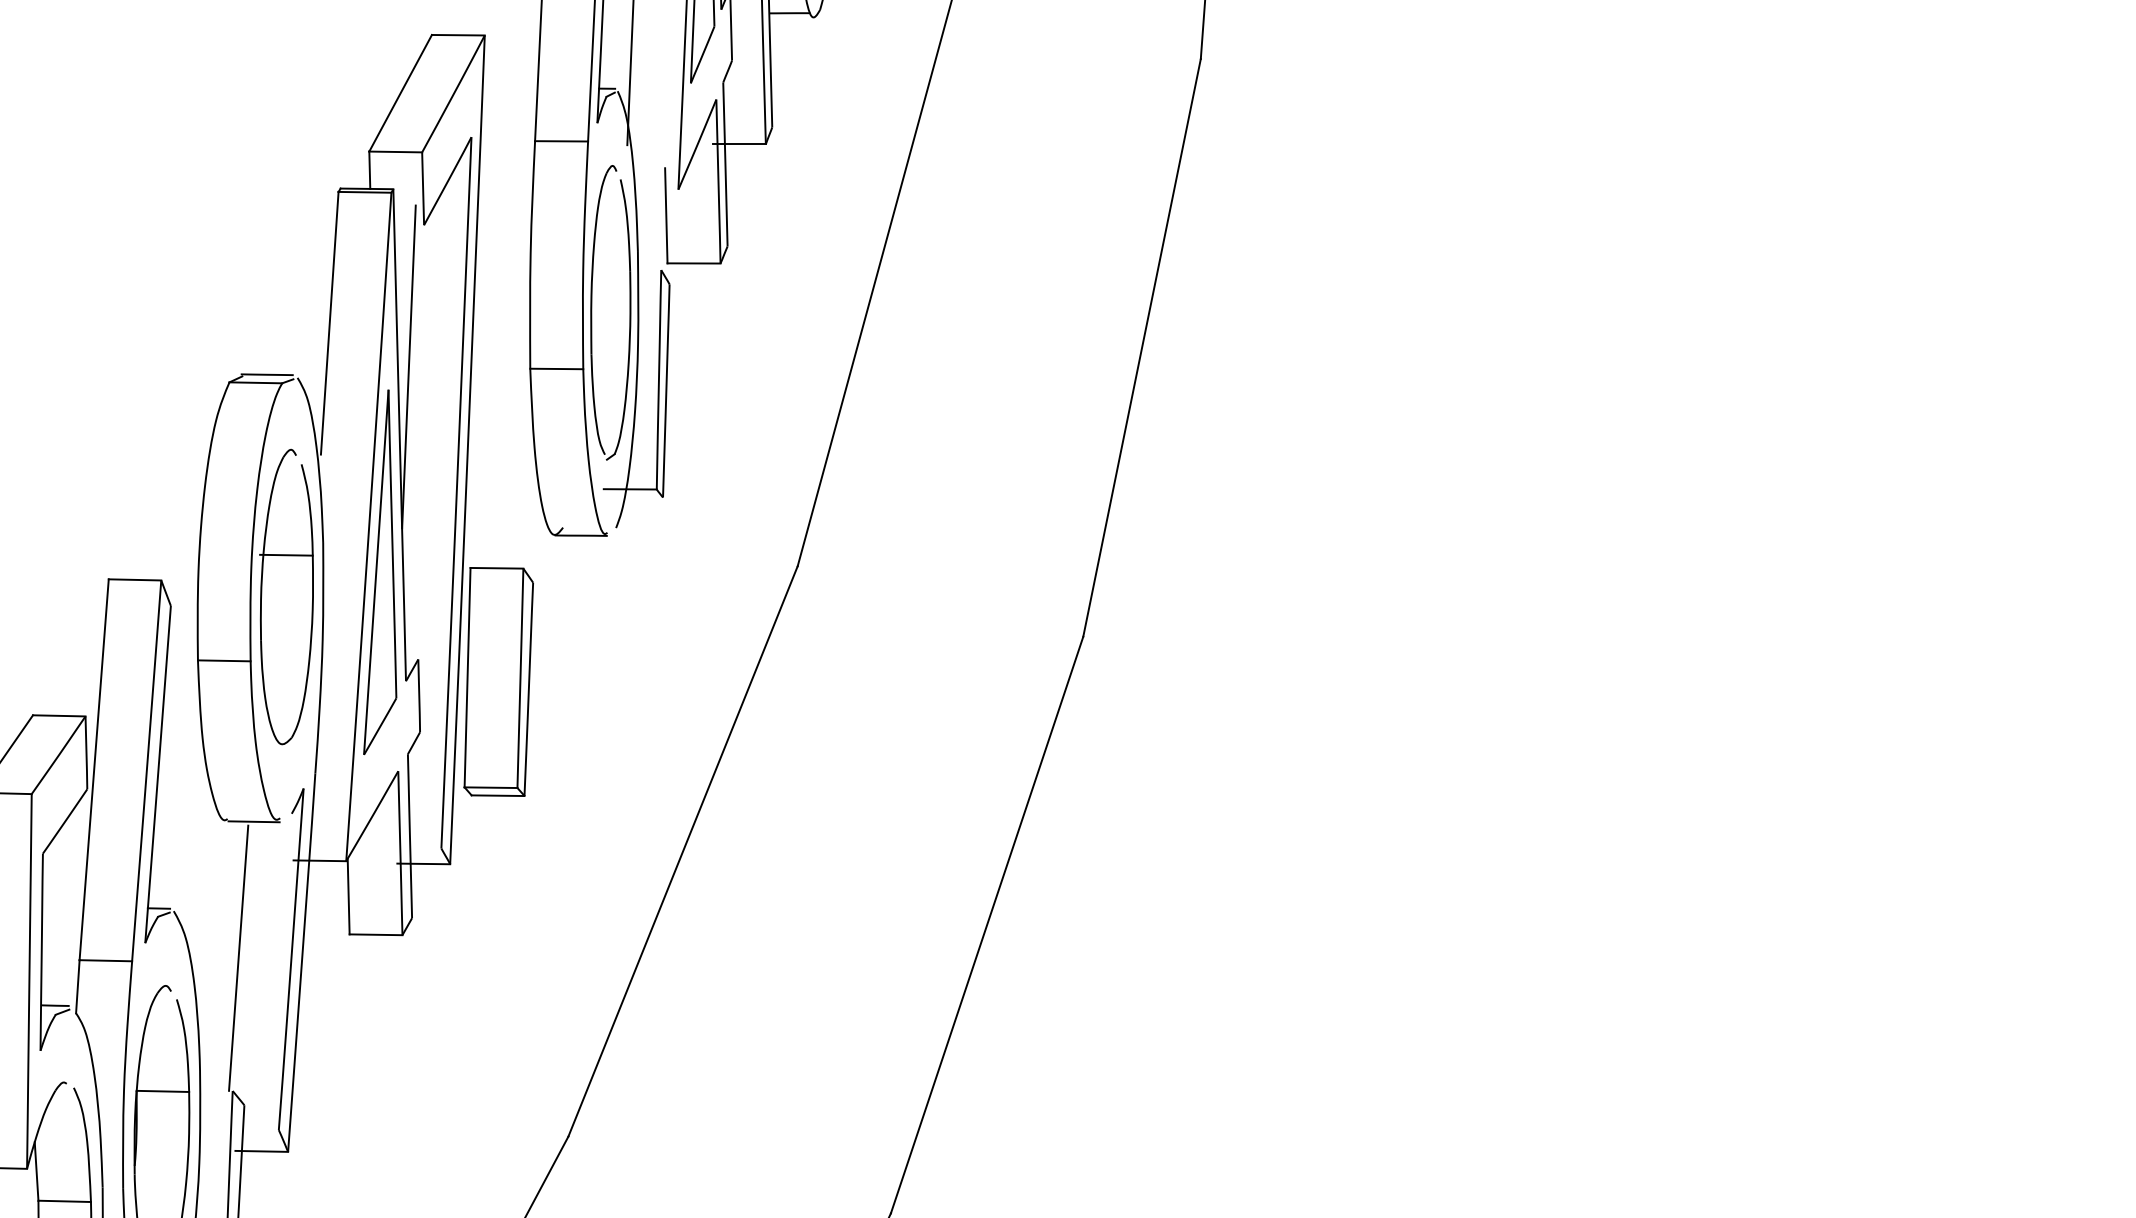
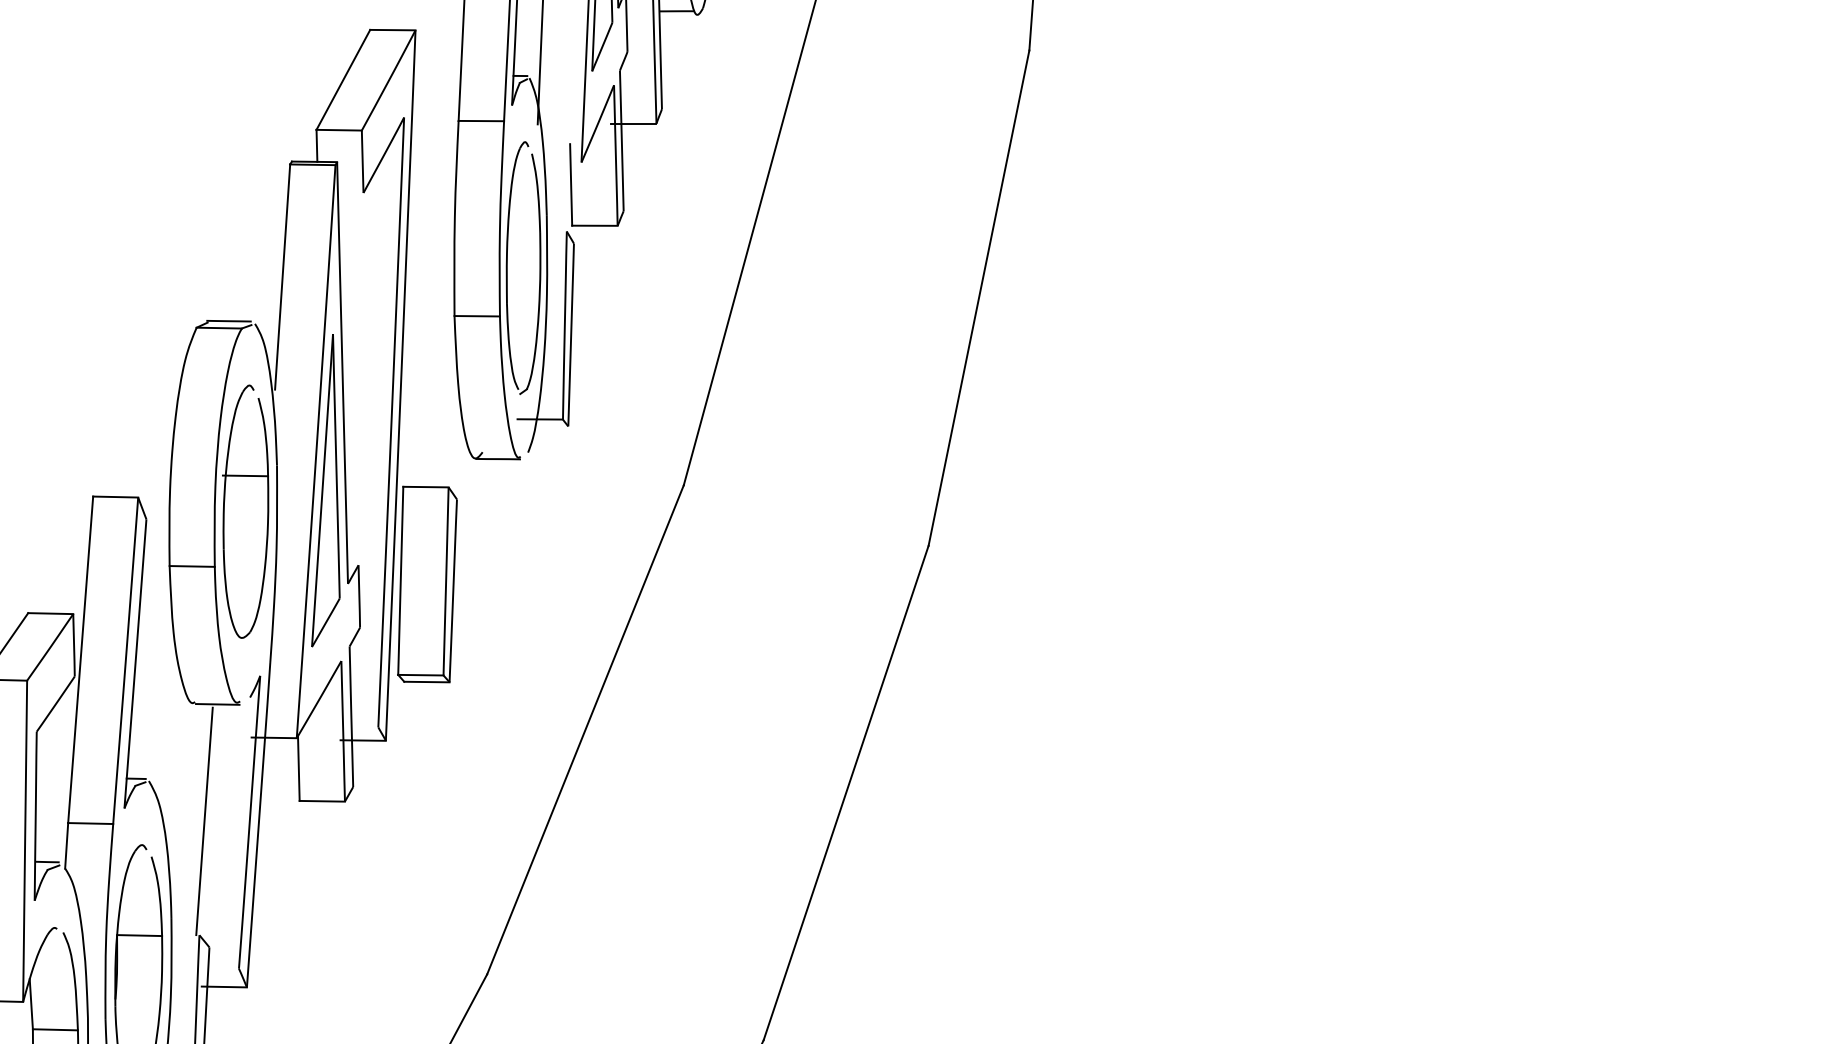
line: (408, 366) -> (350, 314), removed

